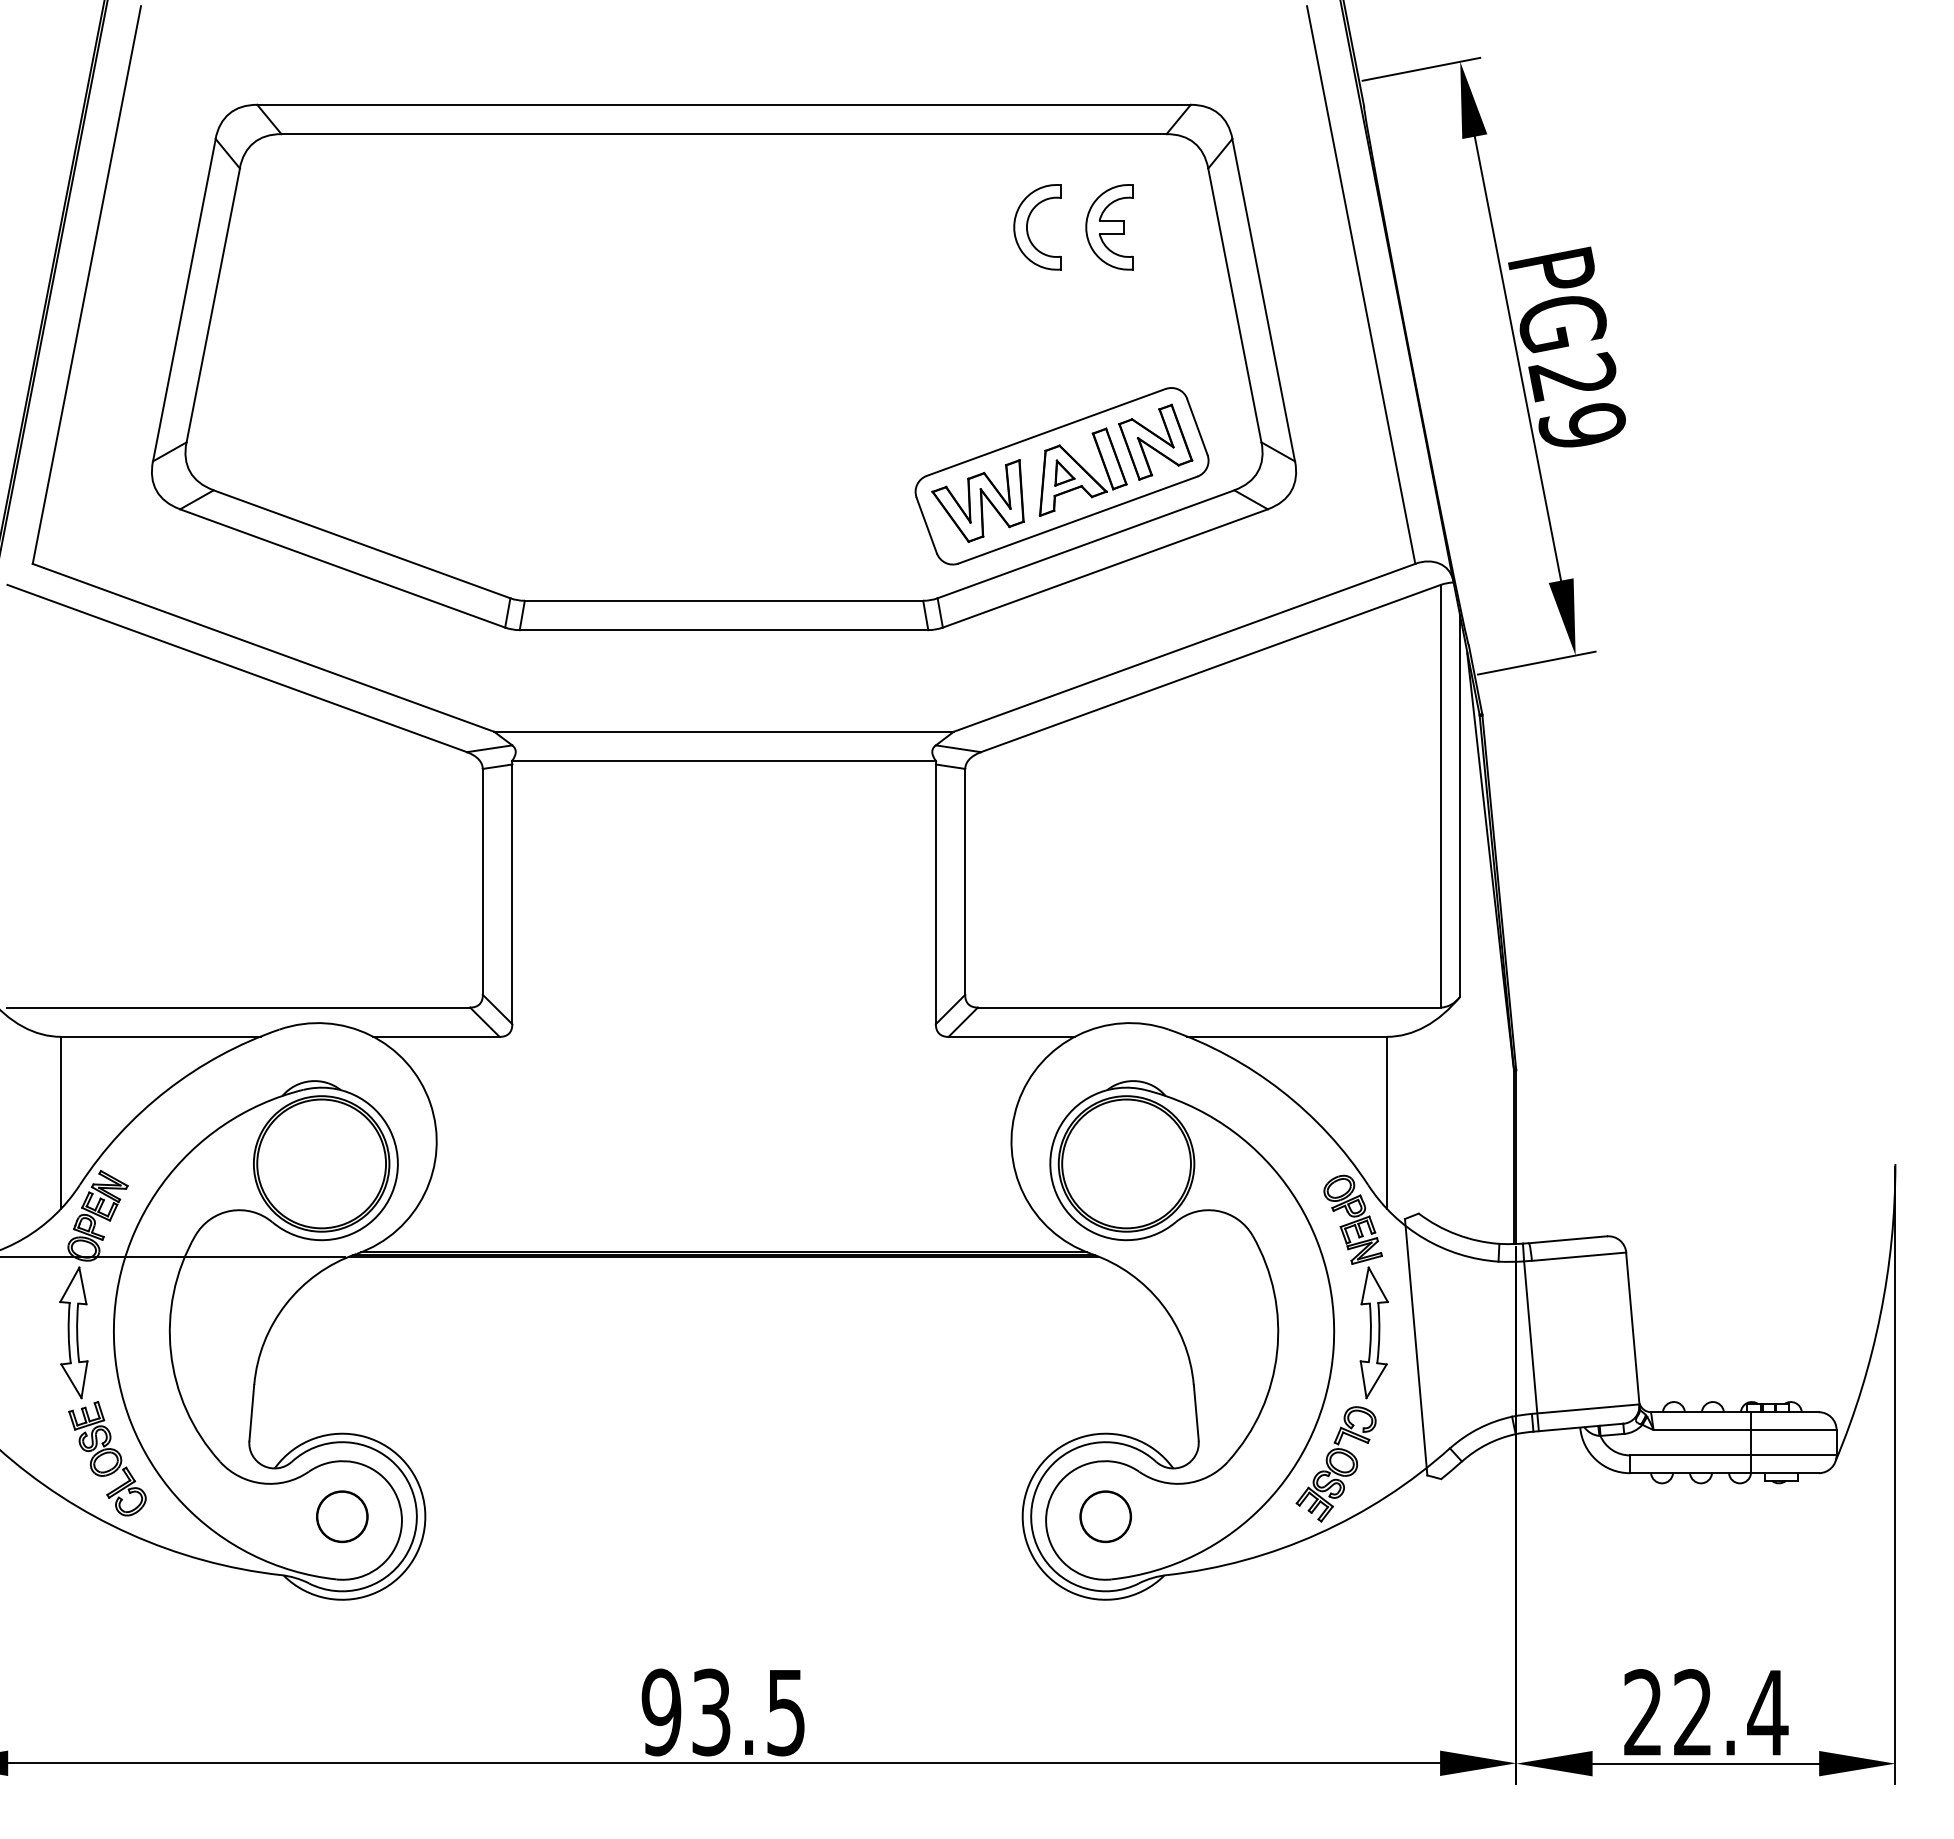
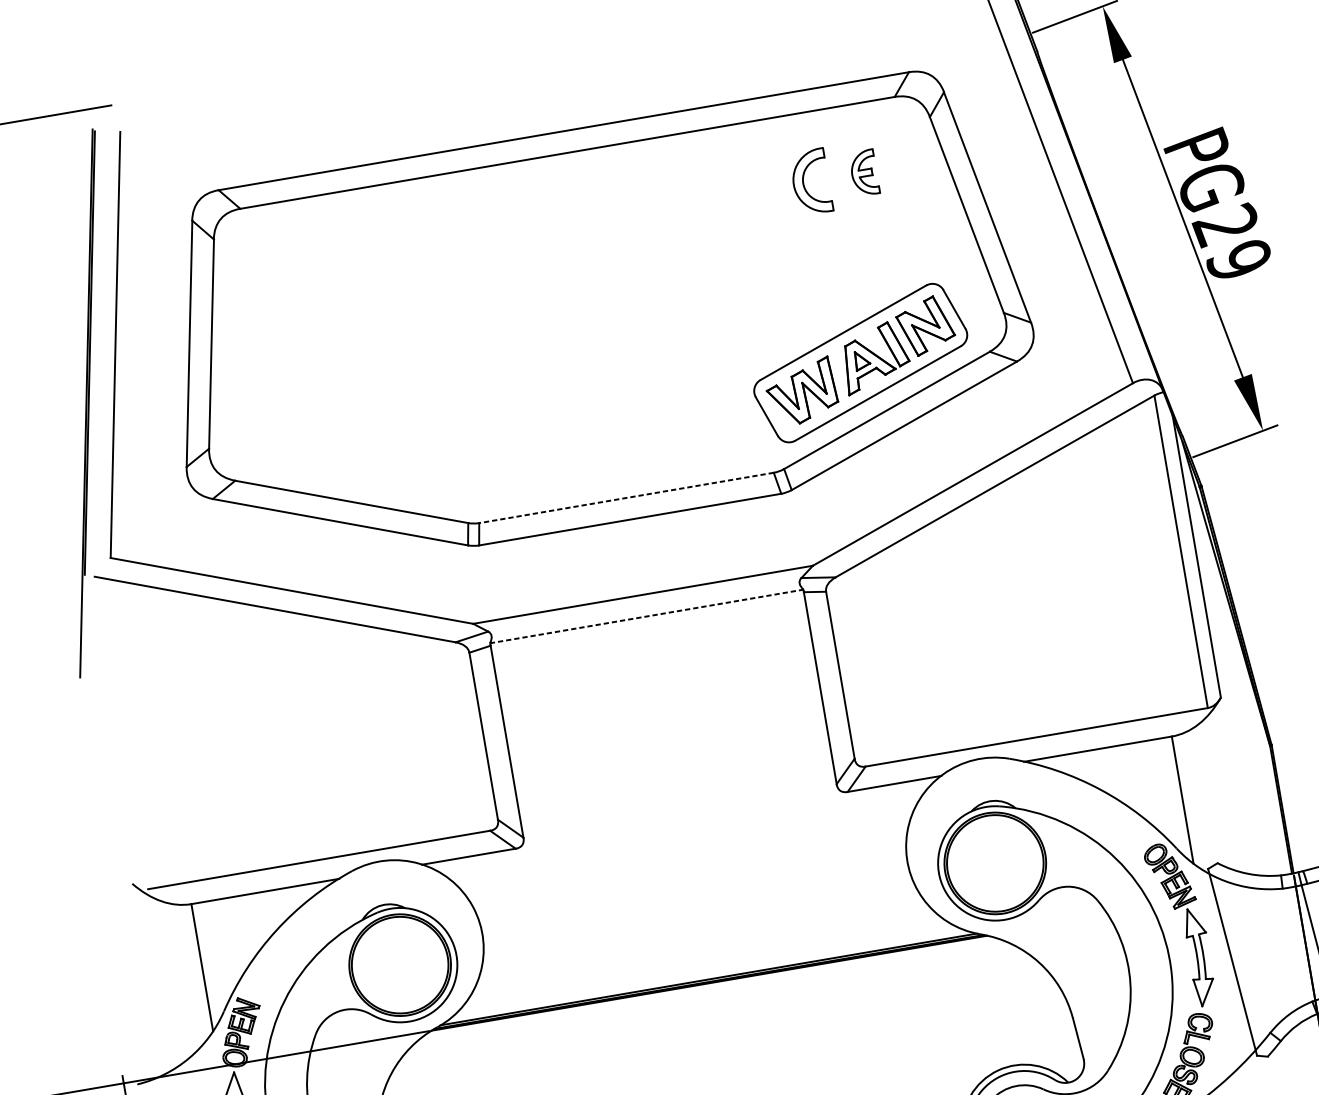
part: (1109, 227) -> (864, 173), size x0.7
line: (723, 600) -> (626, 497), solid -> dashed
line: (724, 761) -> (647, 616), solid -> dashed

